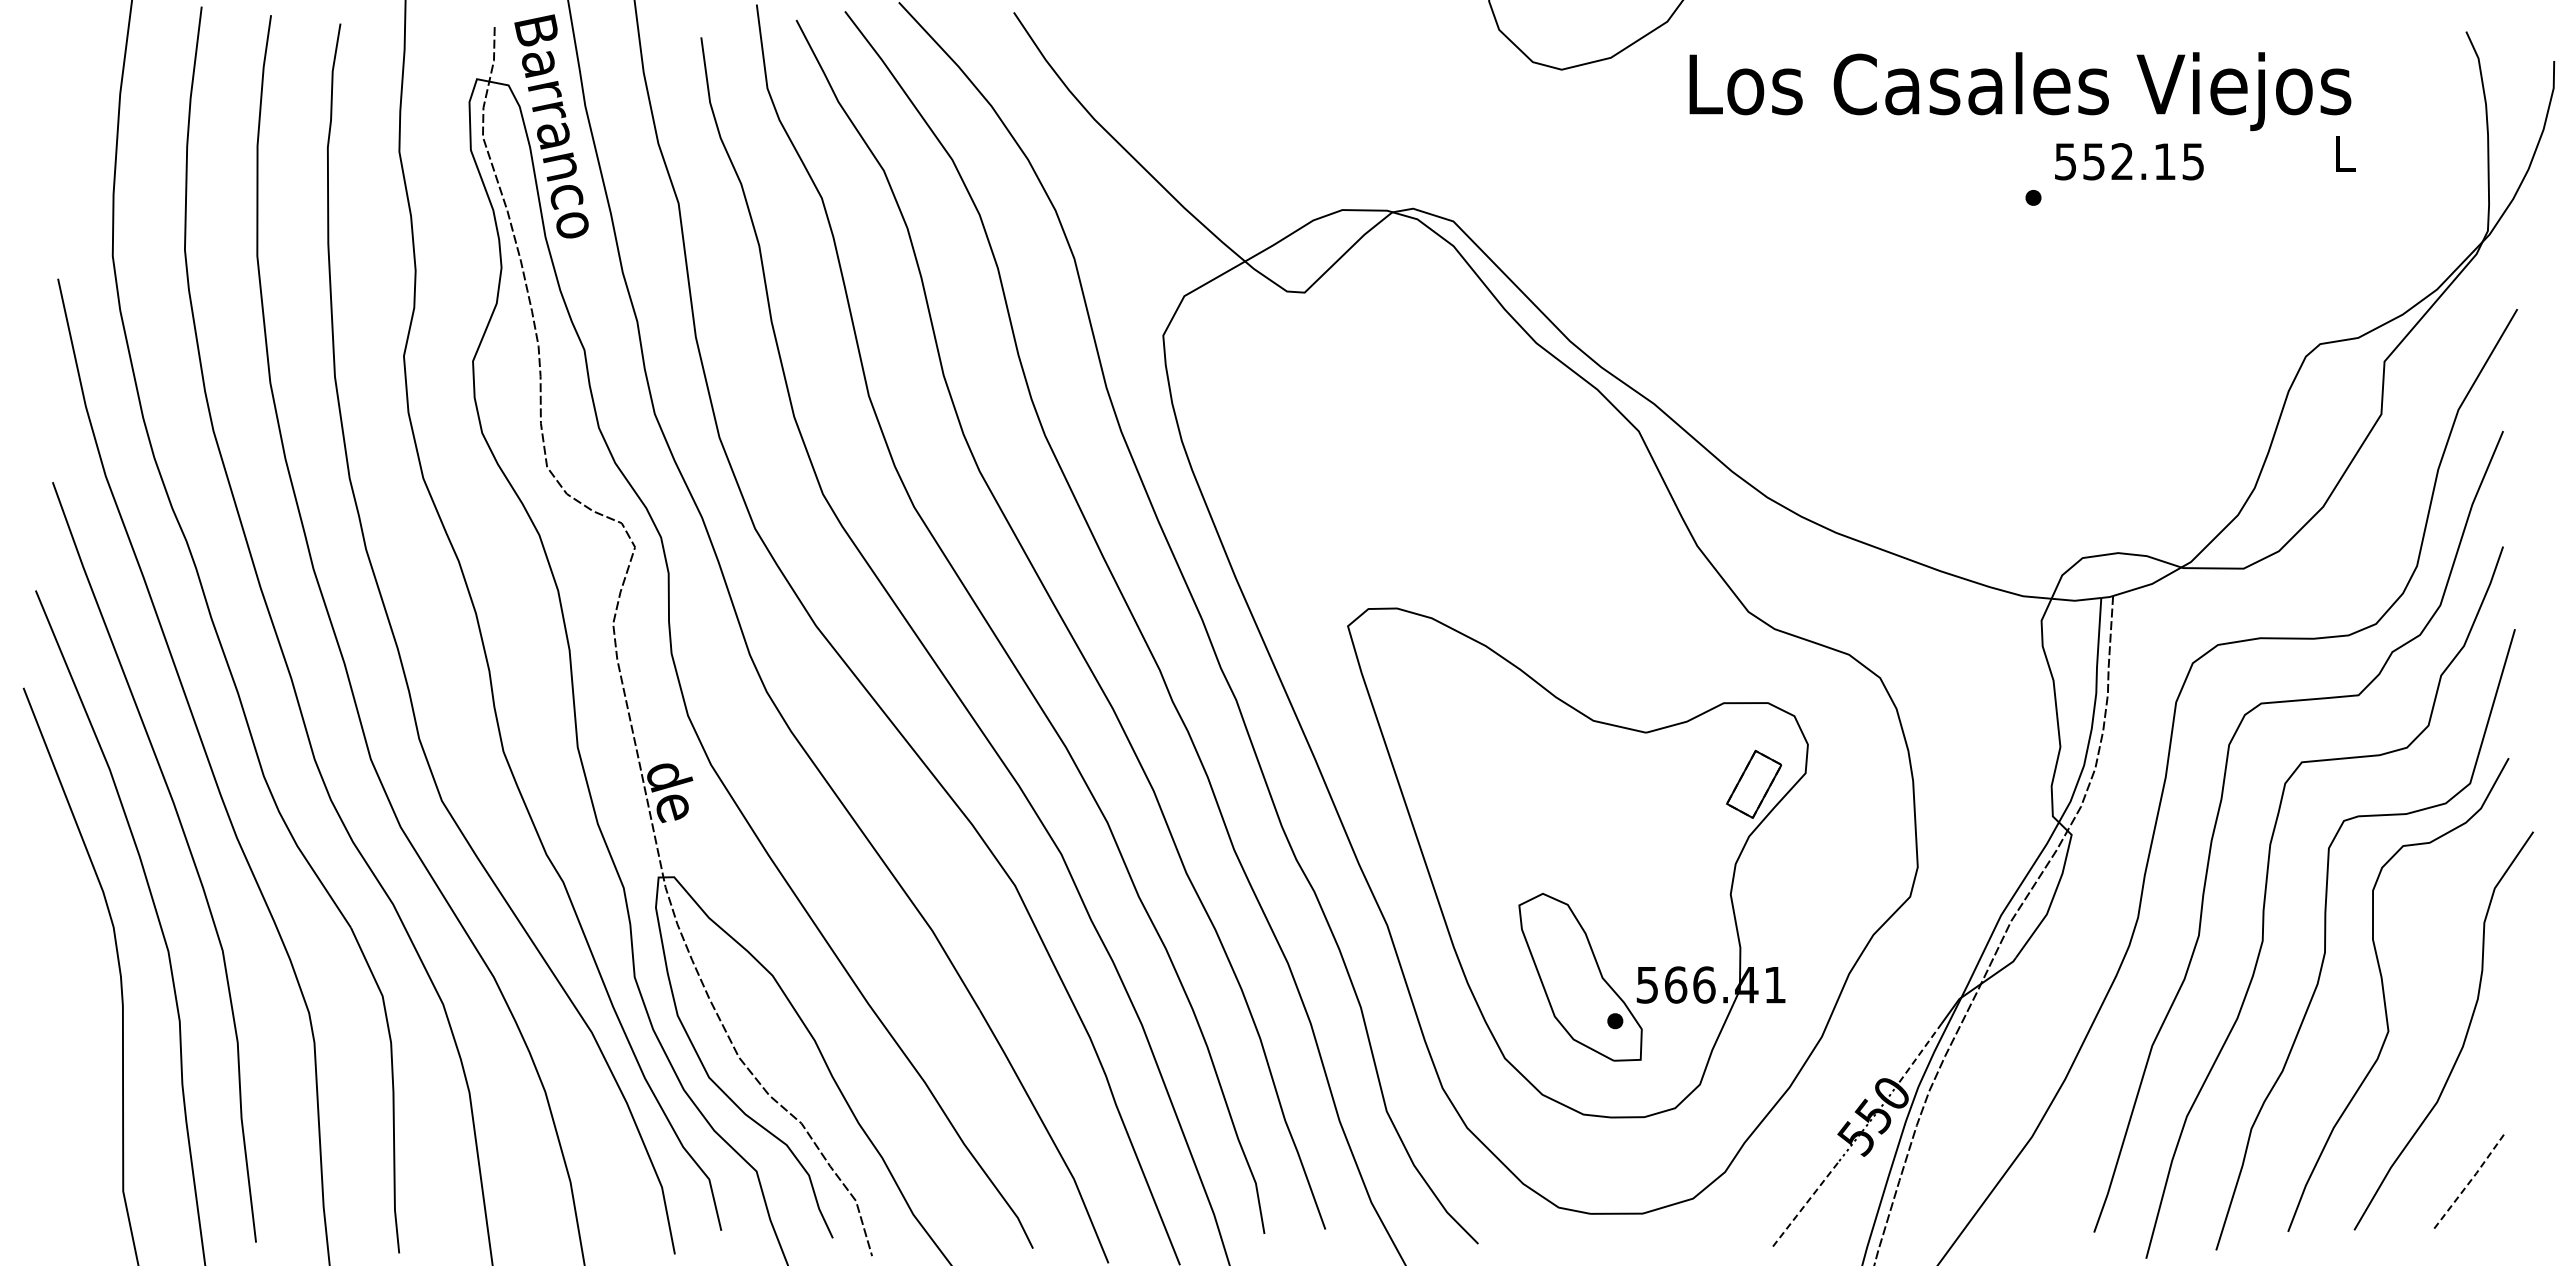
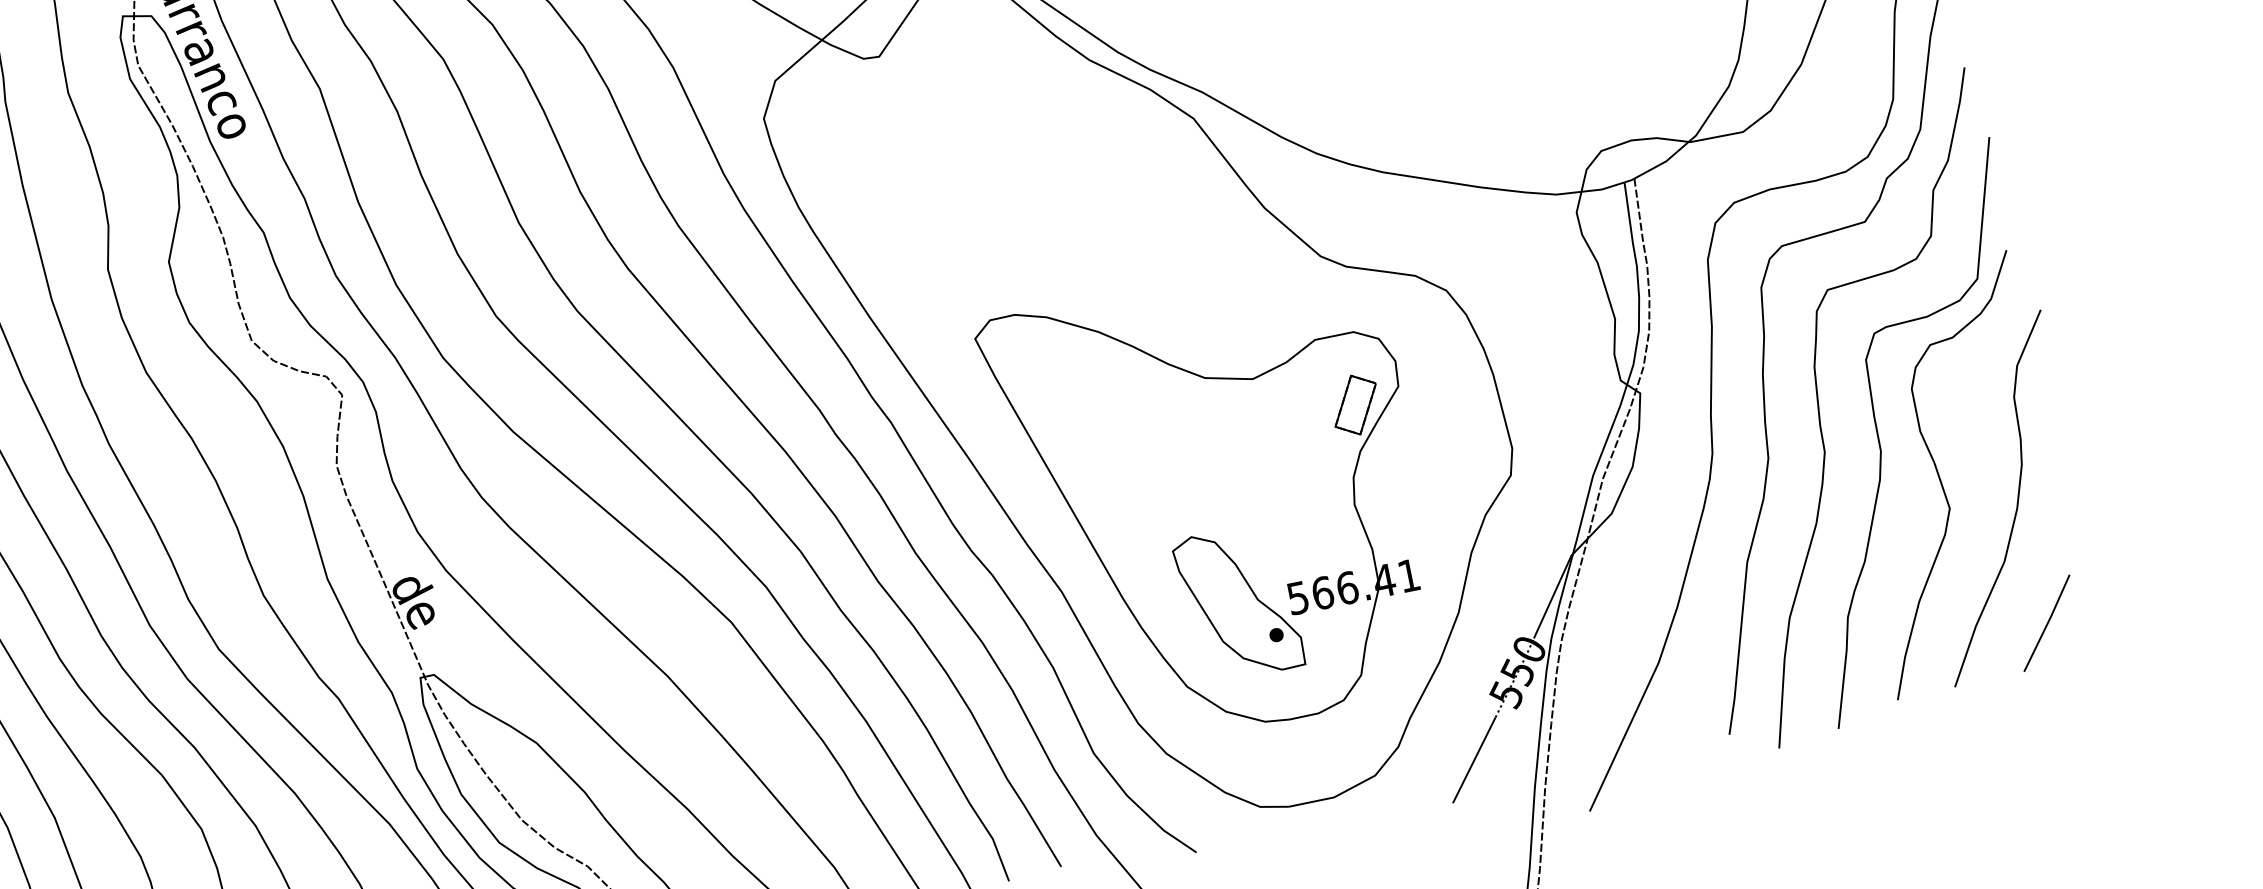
line: (1920, 1052) -> (1547, 608), dashed -> solid
line: (2471, 1179) -> (2047, 622), dashed -> solid
line: (1806, 1203) -> (1474, 759), dashed -> solid

